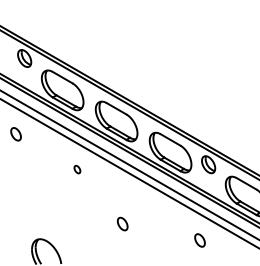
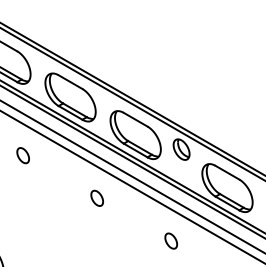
part: (77, 169) -> (23, 155), size x1.67
part: (122, 223) -> (96, 197), moved

